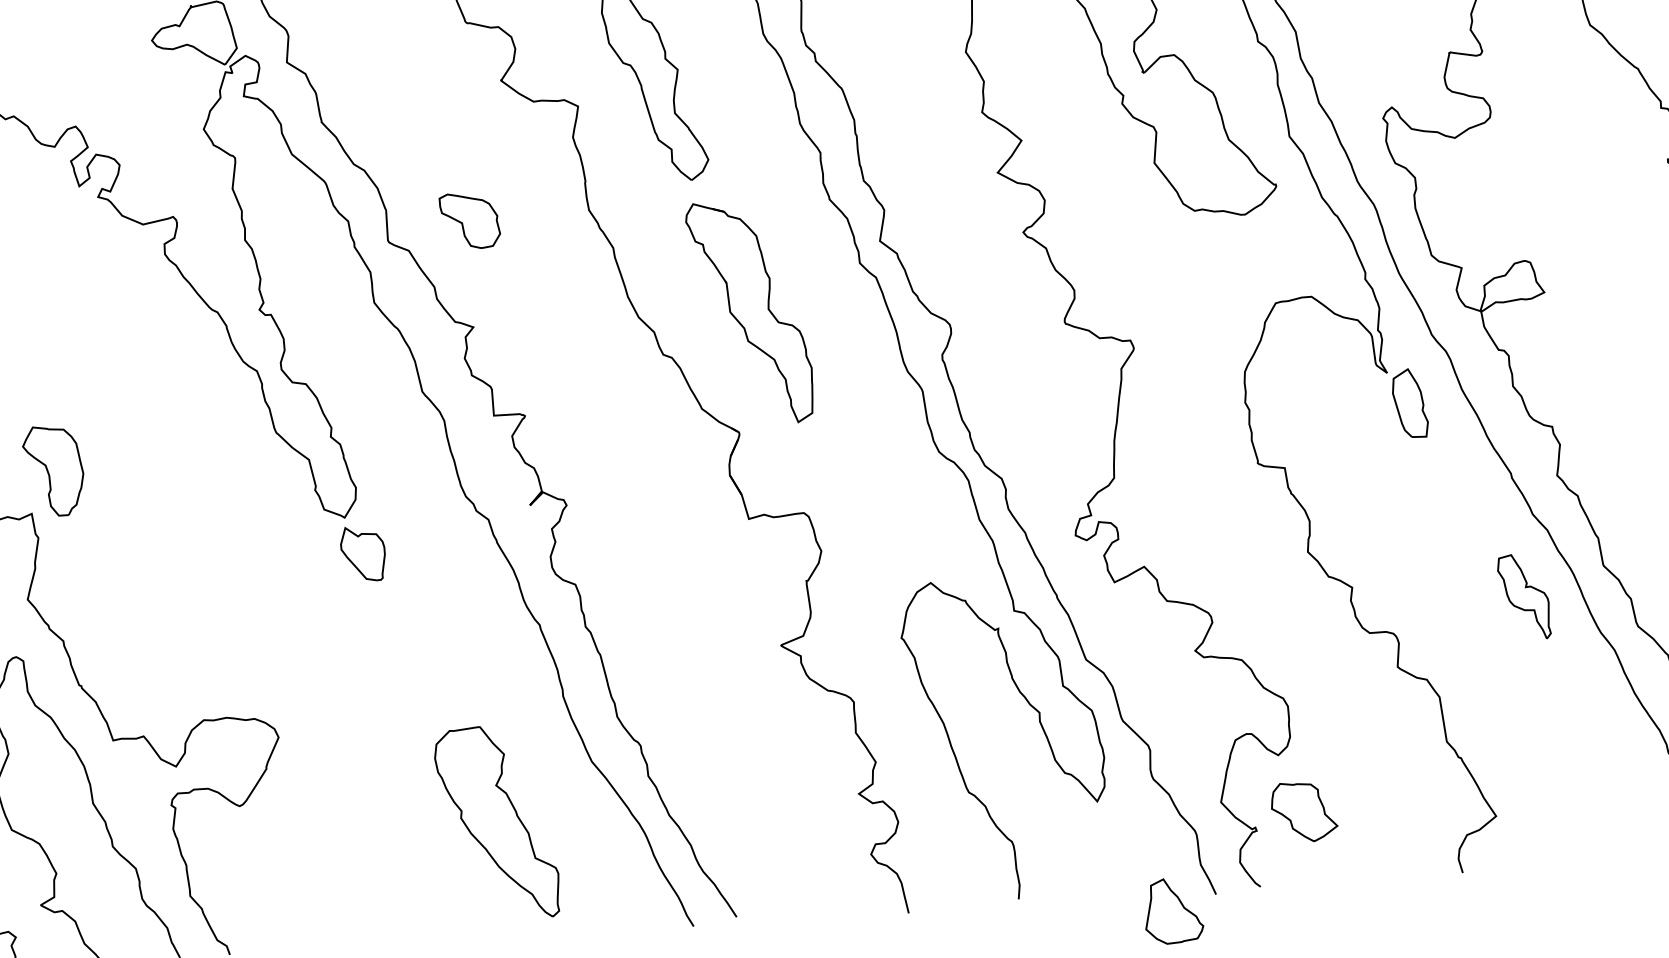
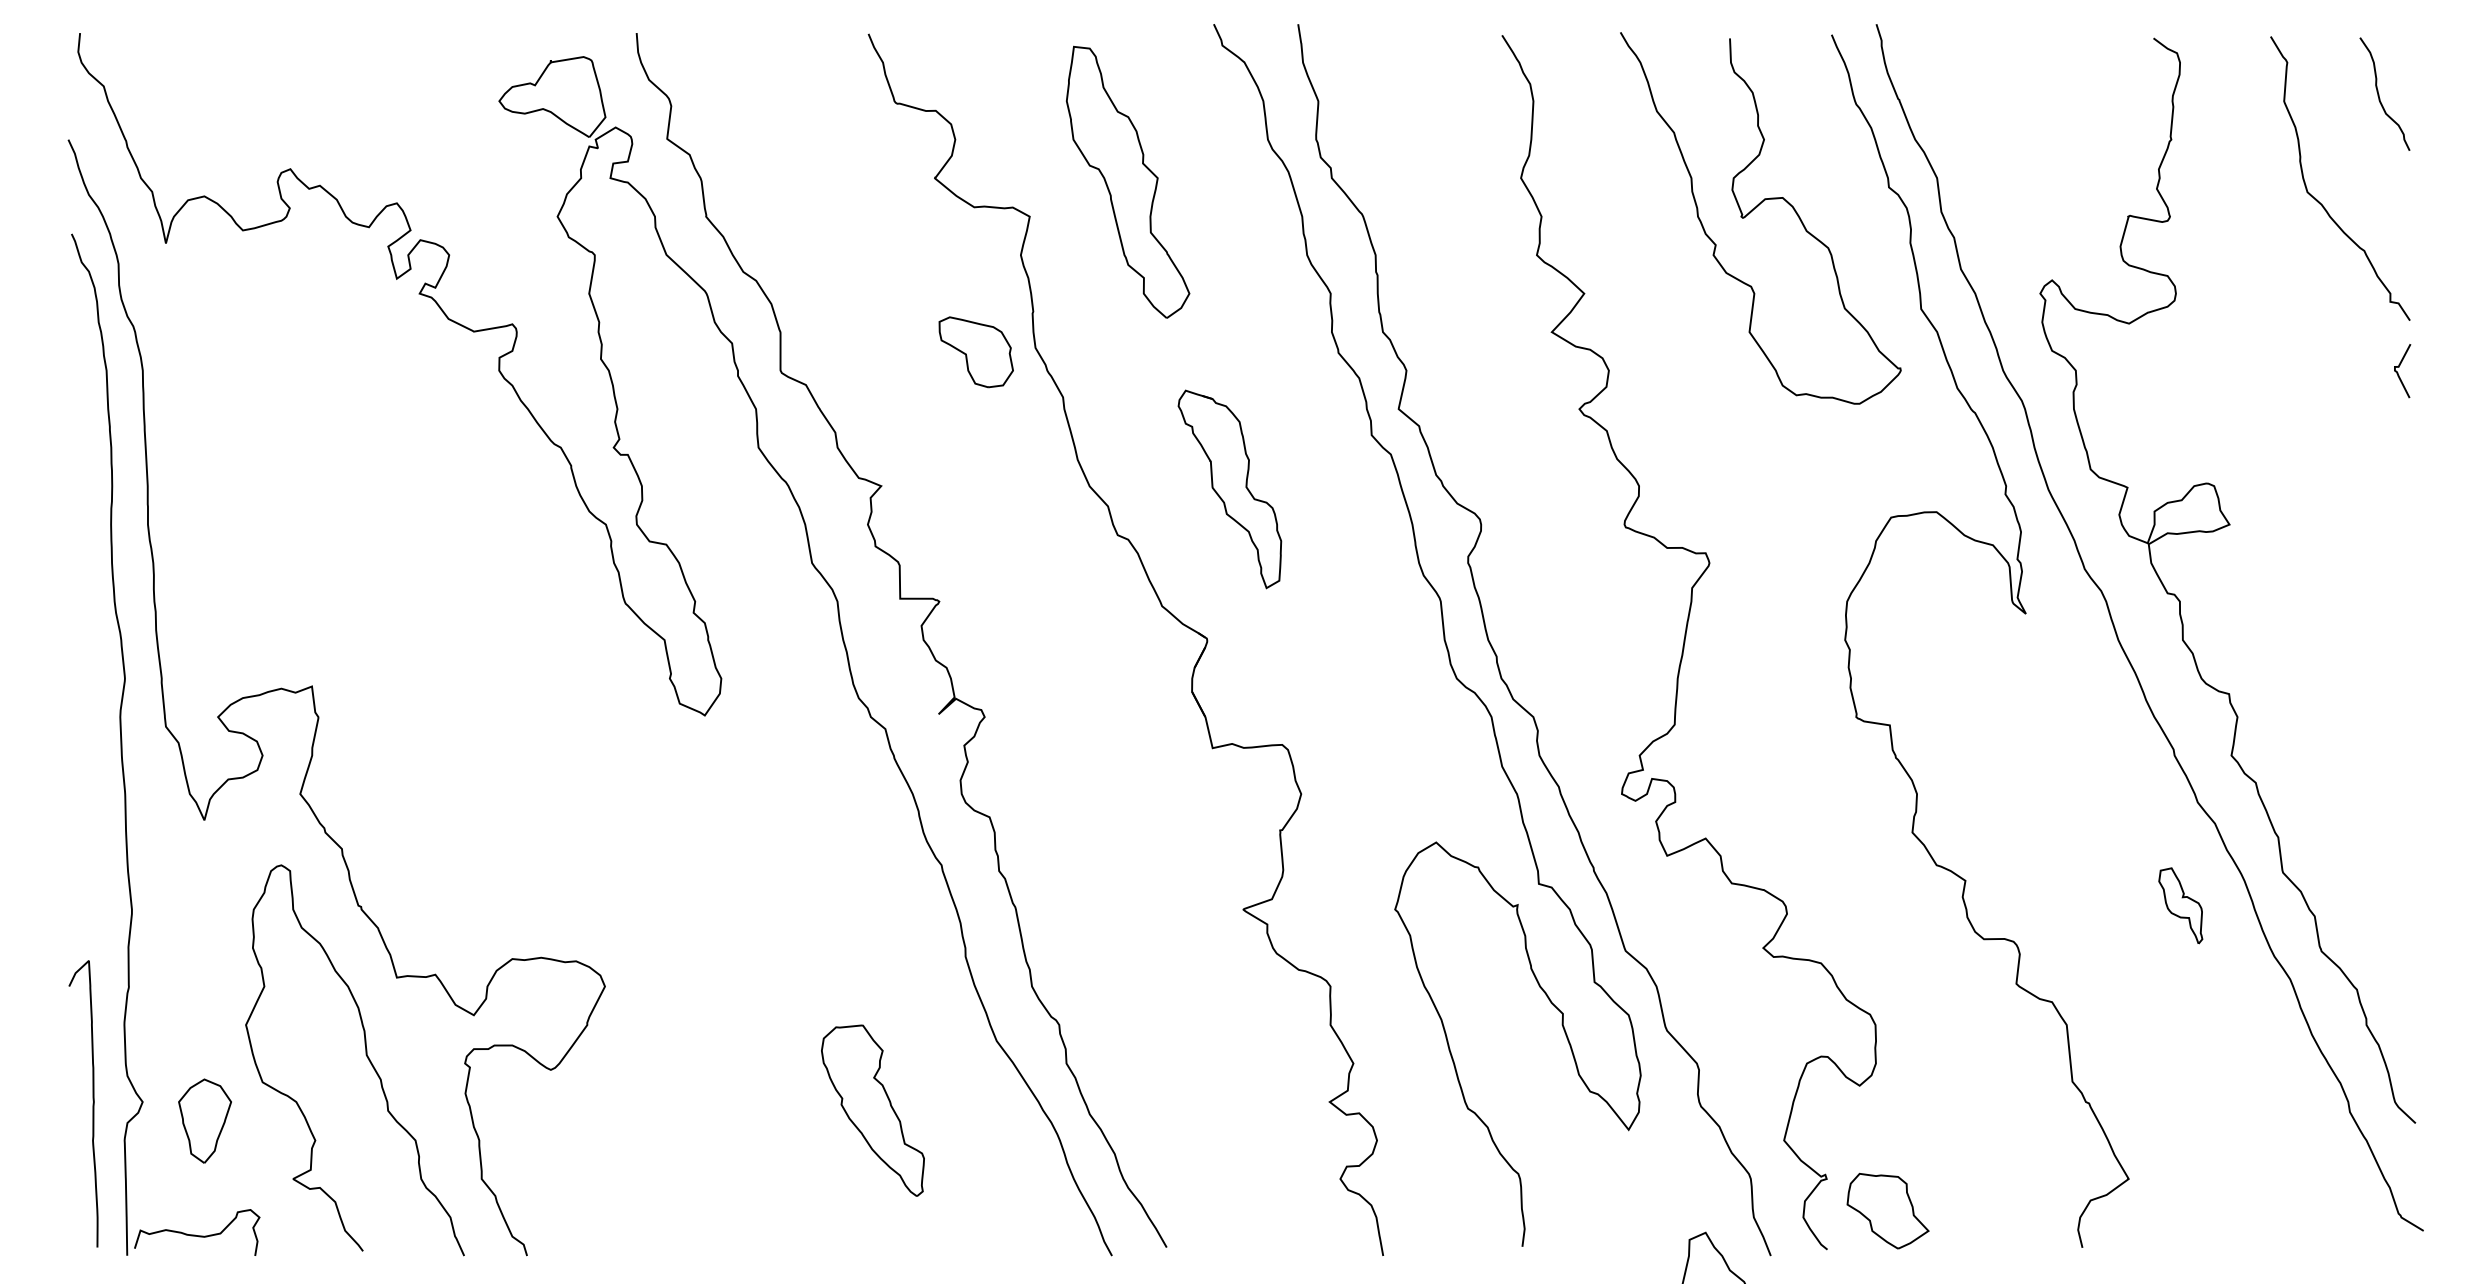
part: (469, 221) -> (975, 352), moved
part: (749, 313) -> (1229, 489), size x0.7
part: (1410, 403) -> (2052, 653), removed
part: (53, 471) -> (342, 634), removed
part: (363, 554) -> (725, 762), removed
part: (1523, 596) -> (2180, 905), size x0.7
part: (1303, 811) -> (1887, 1210), moved
part: (496, 822) -> (872, 1110), size x0.7

